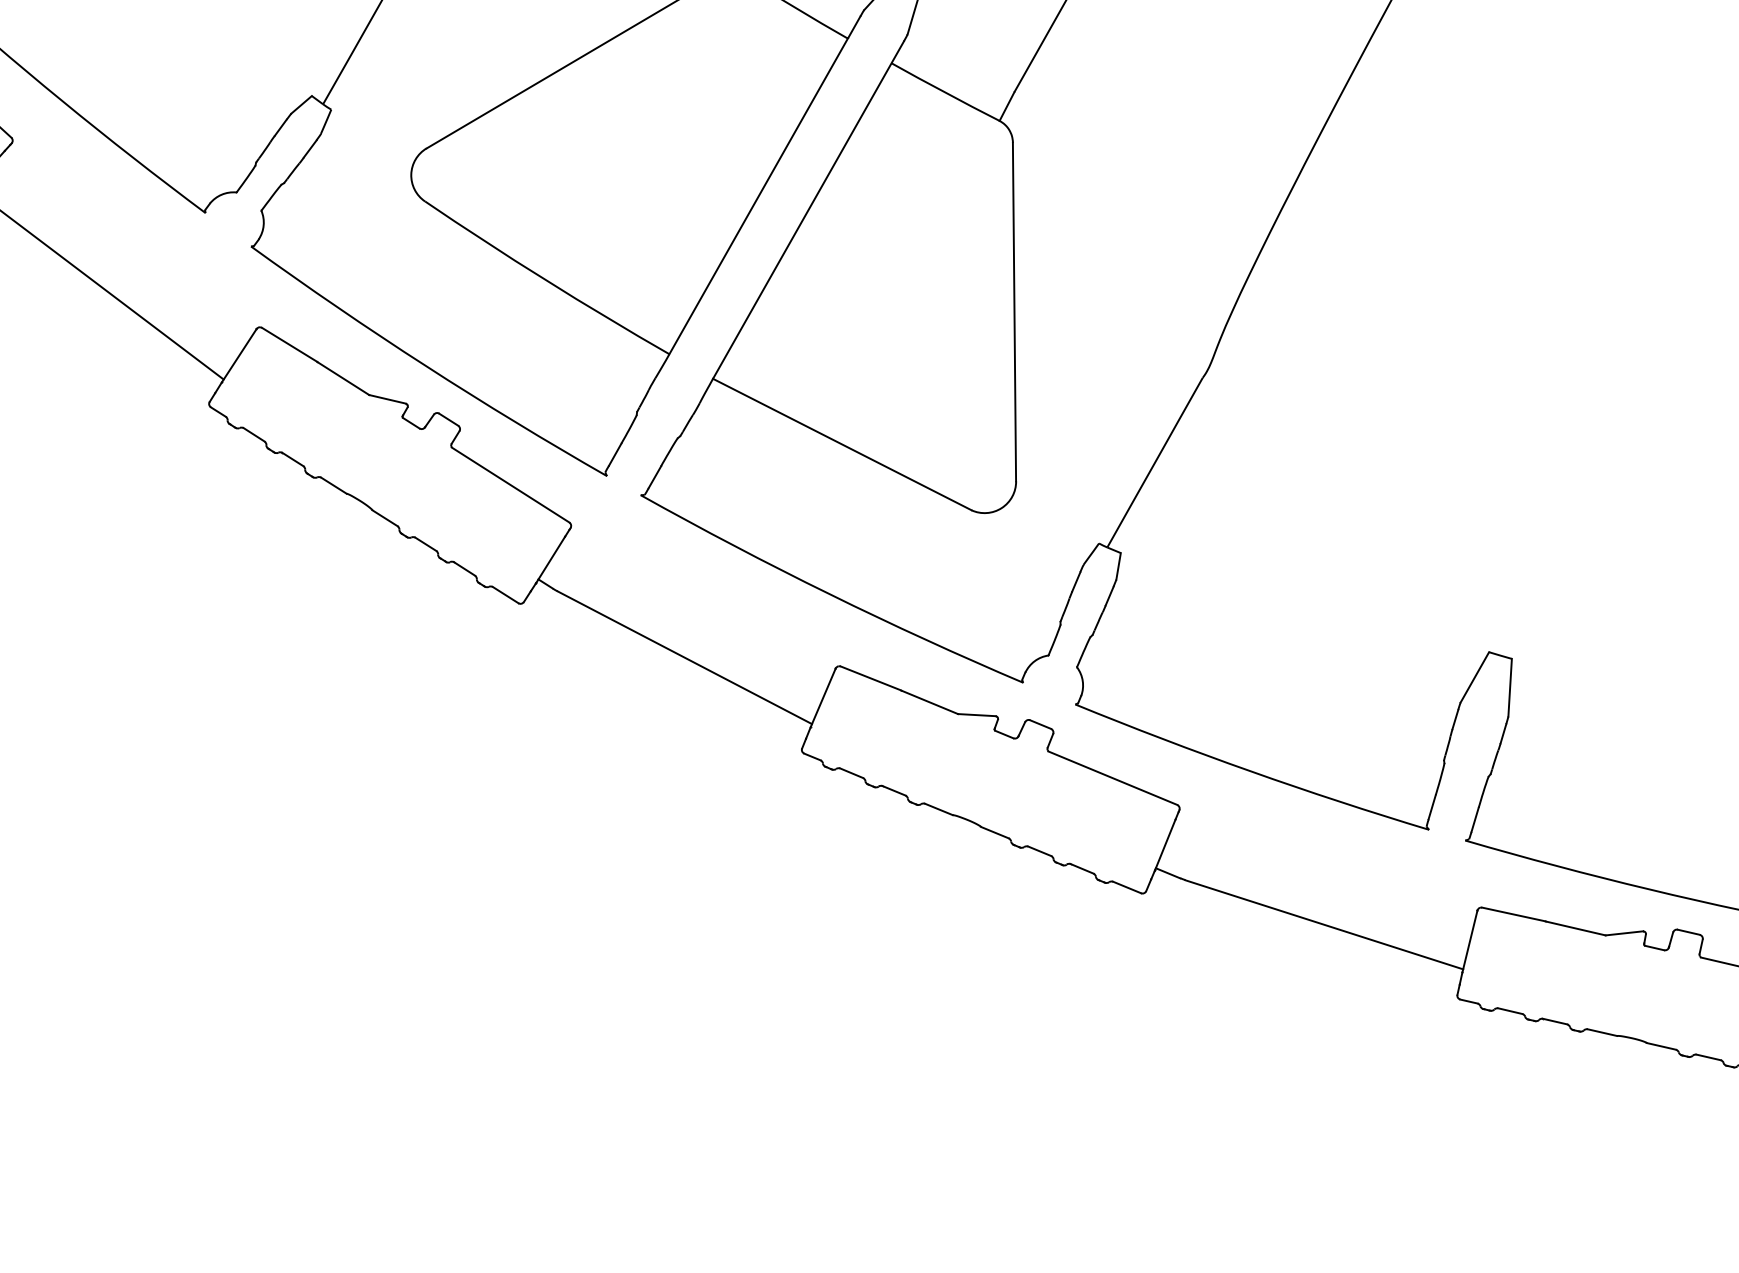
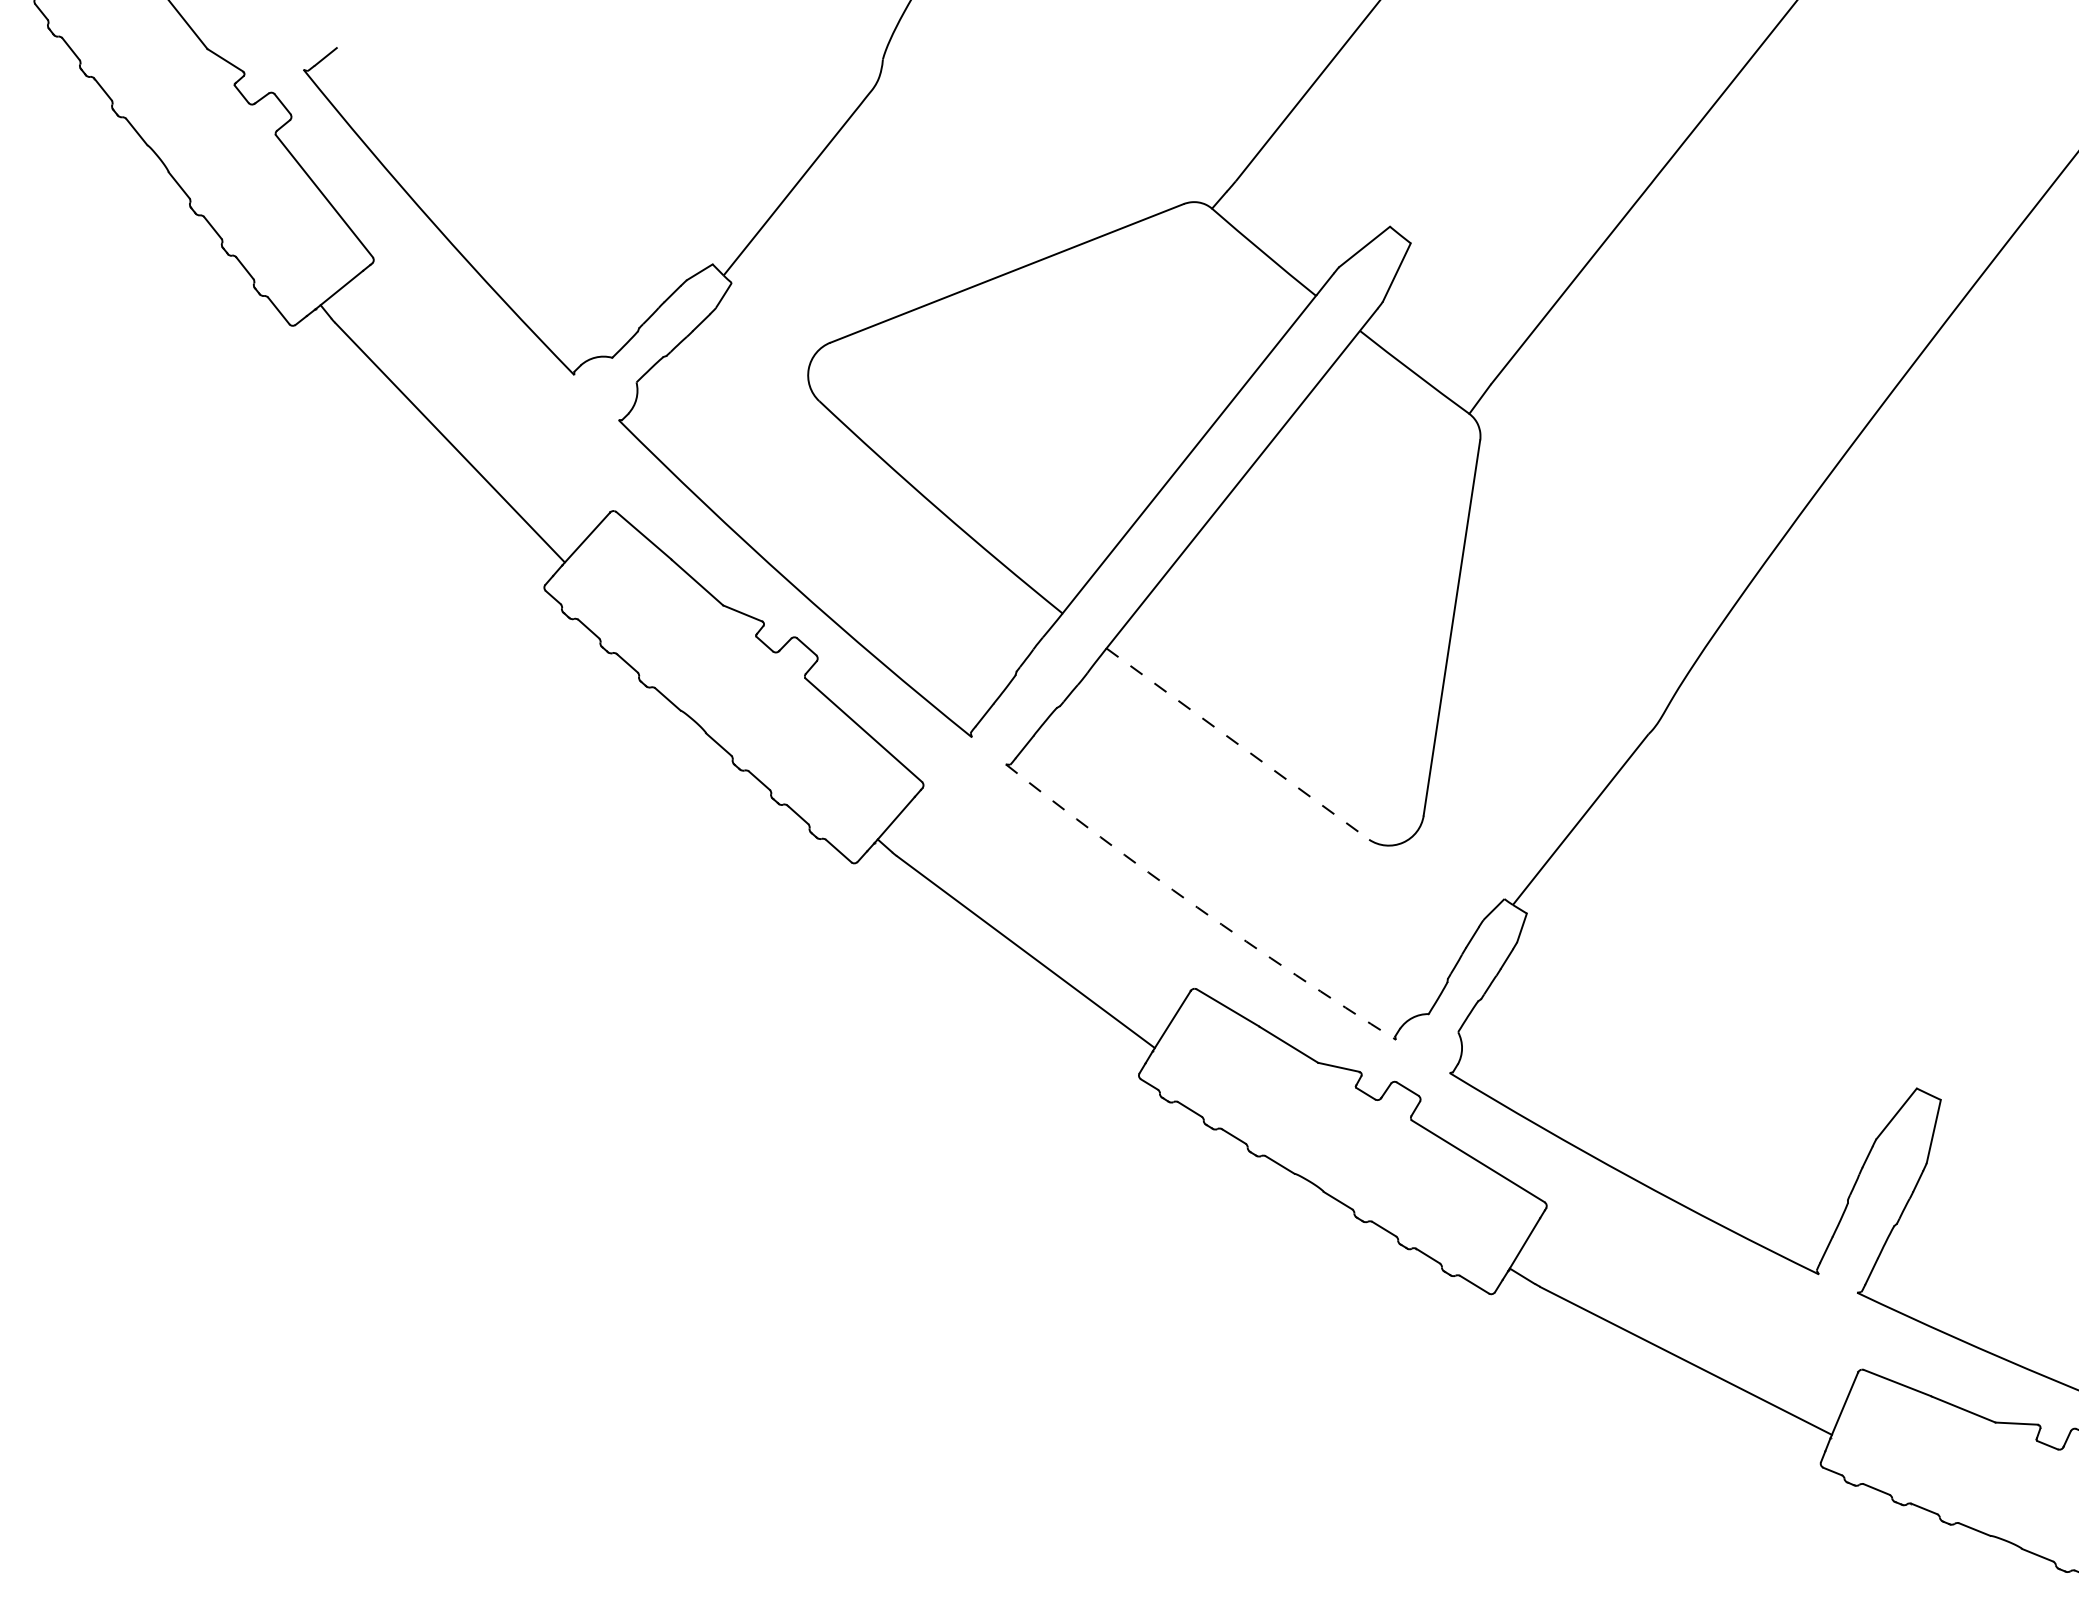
line: (842, 444) -> (1238, 744), solid -> dashed
arc: (829, 594) -> (1197, 907), solid -> dashed

